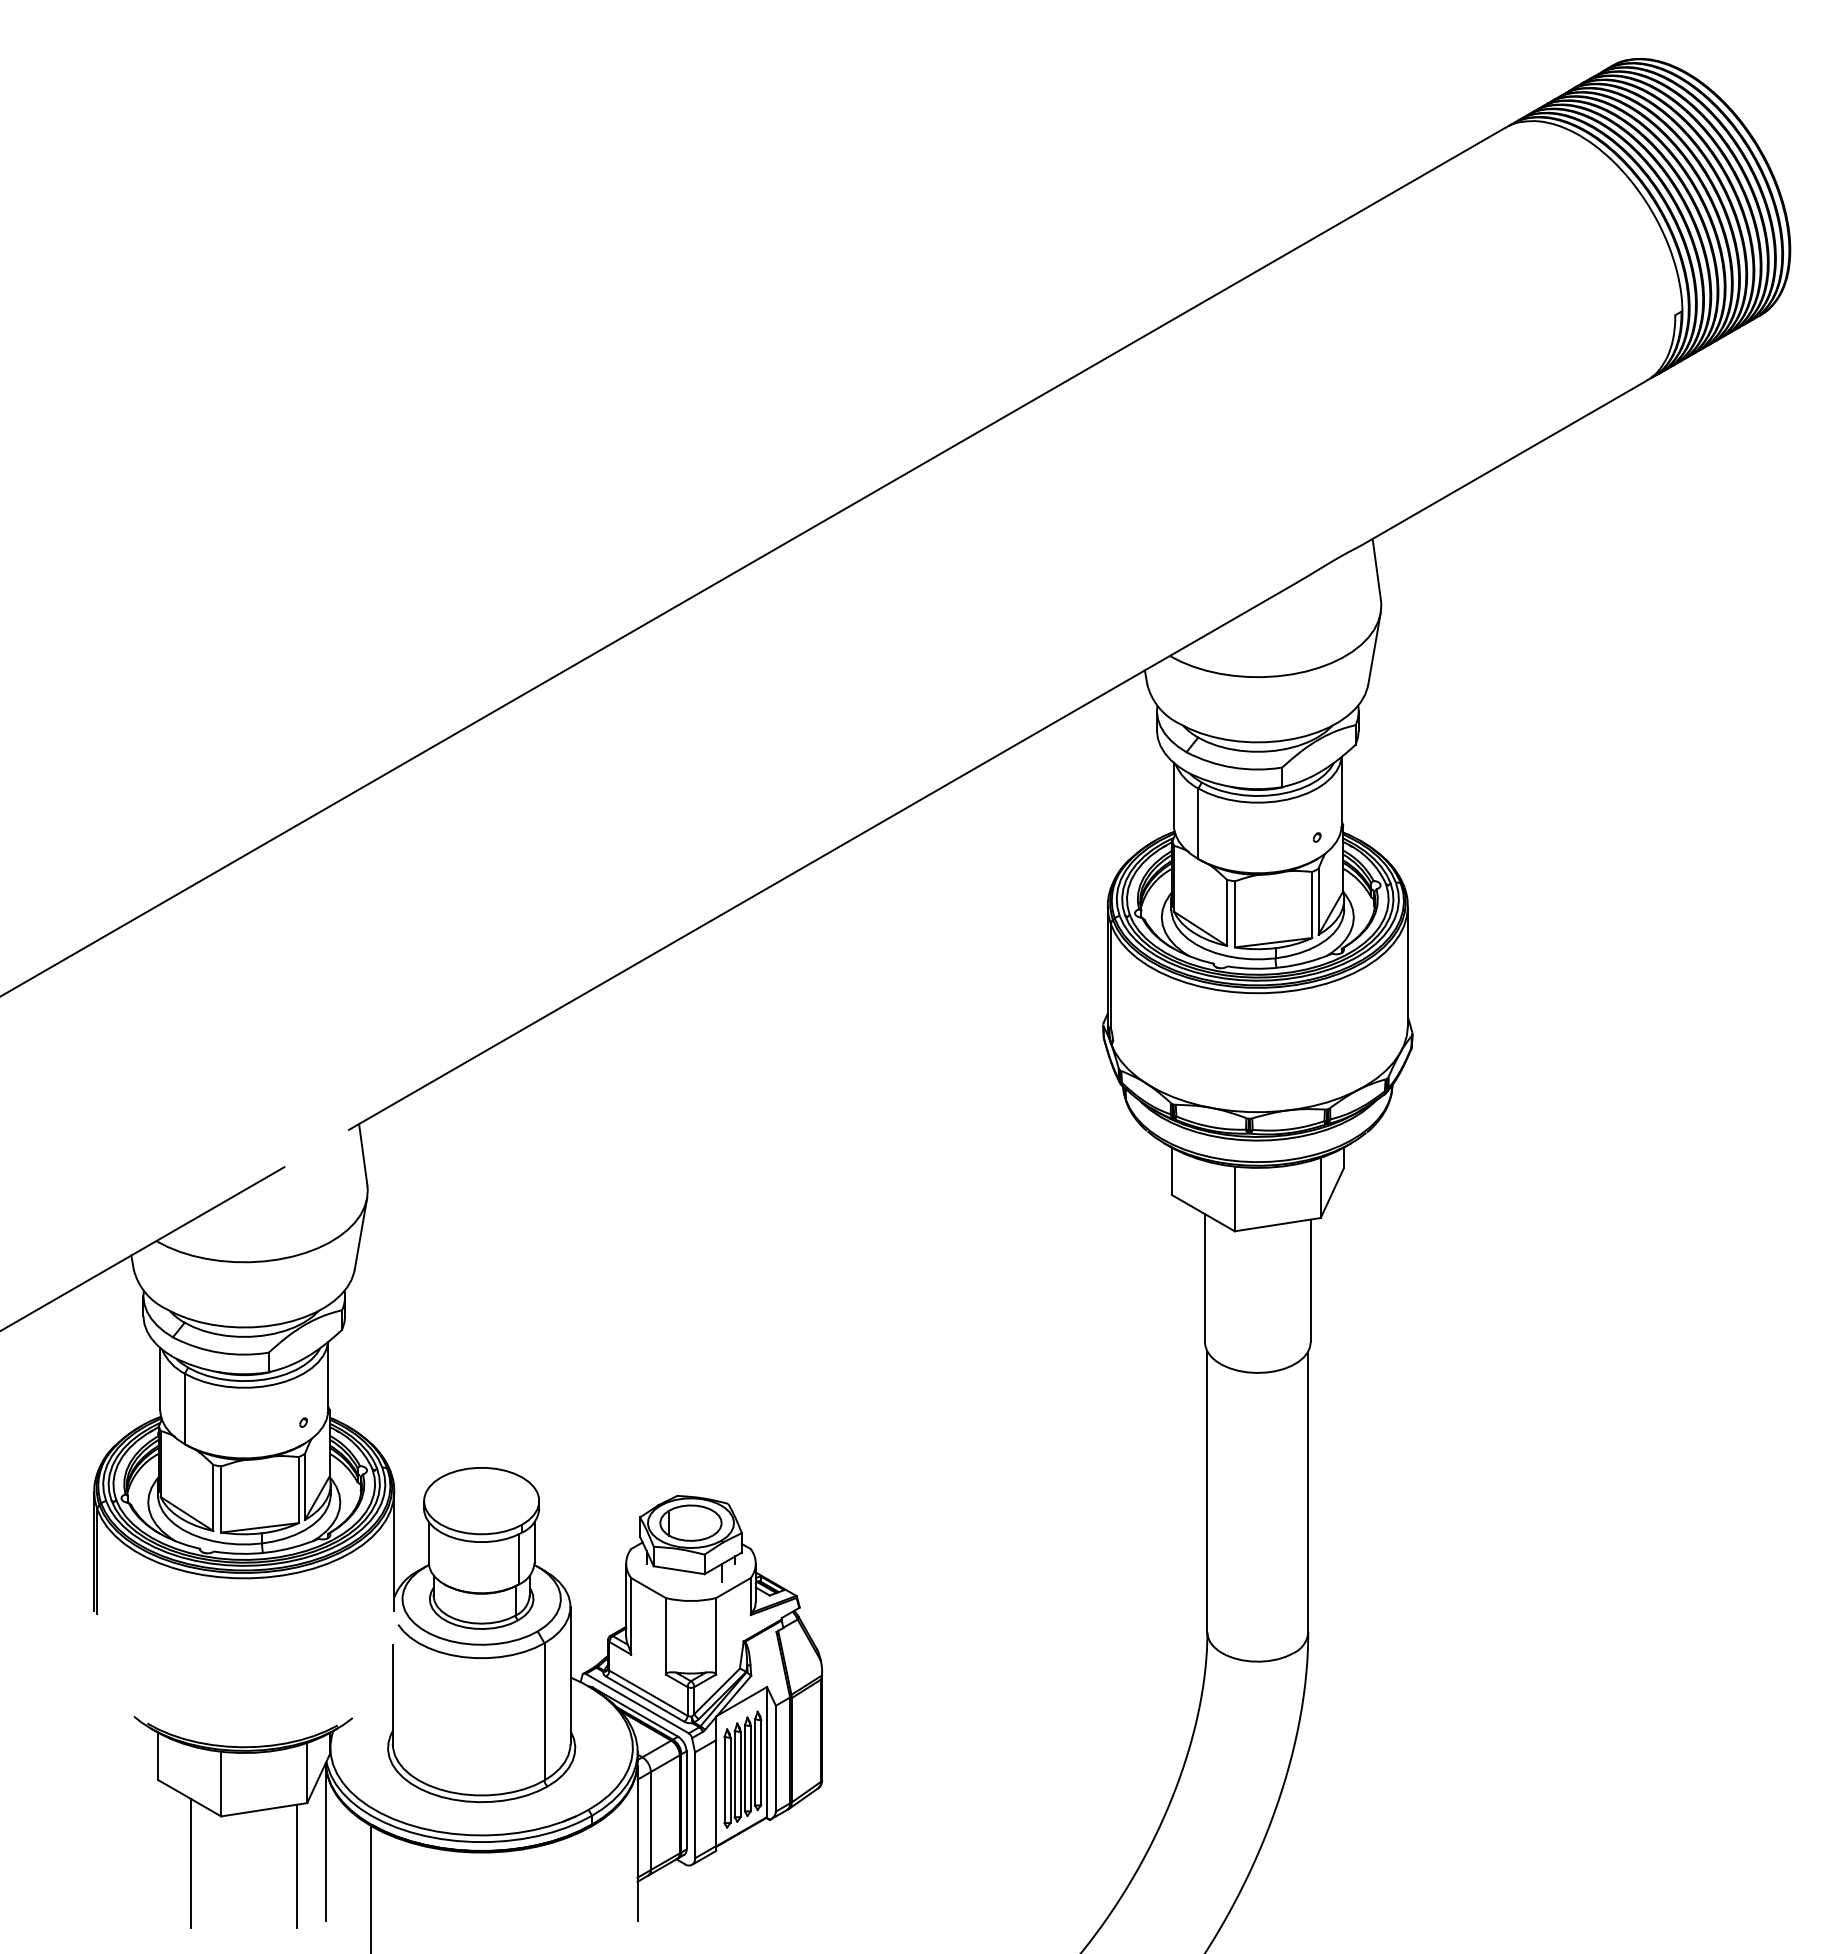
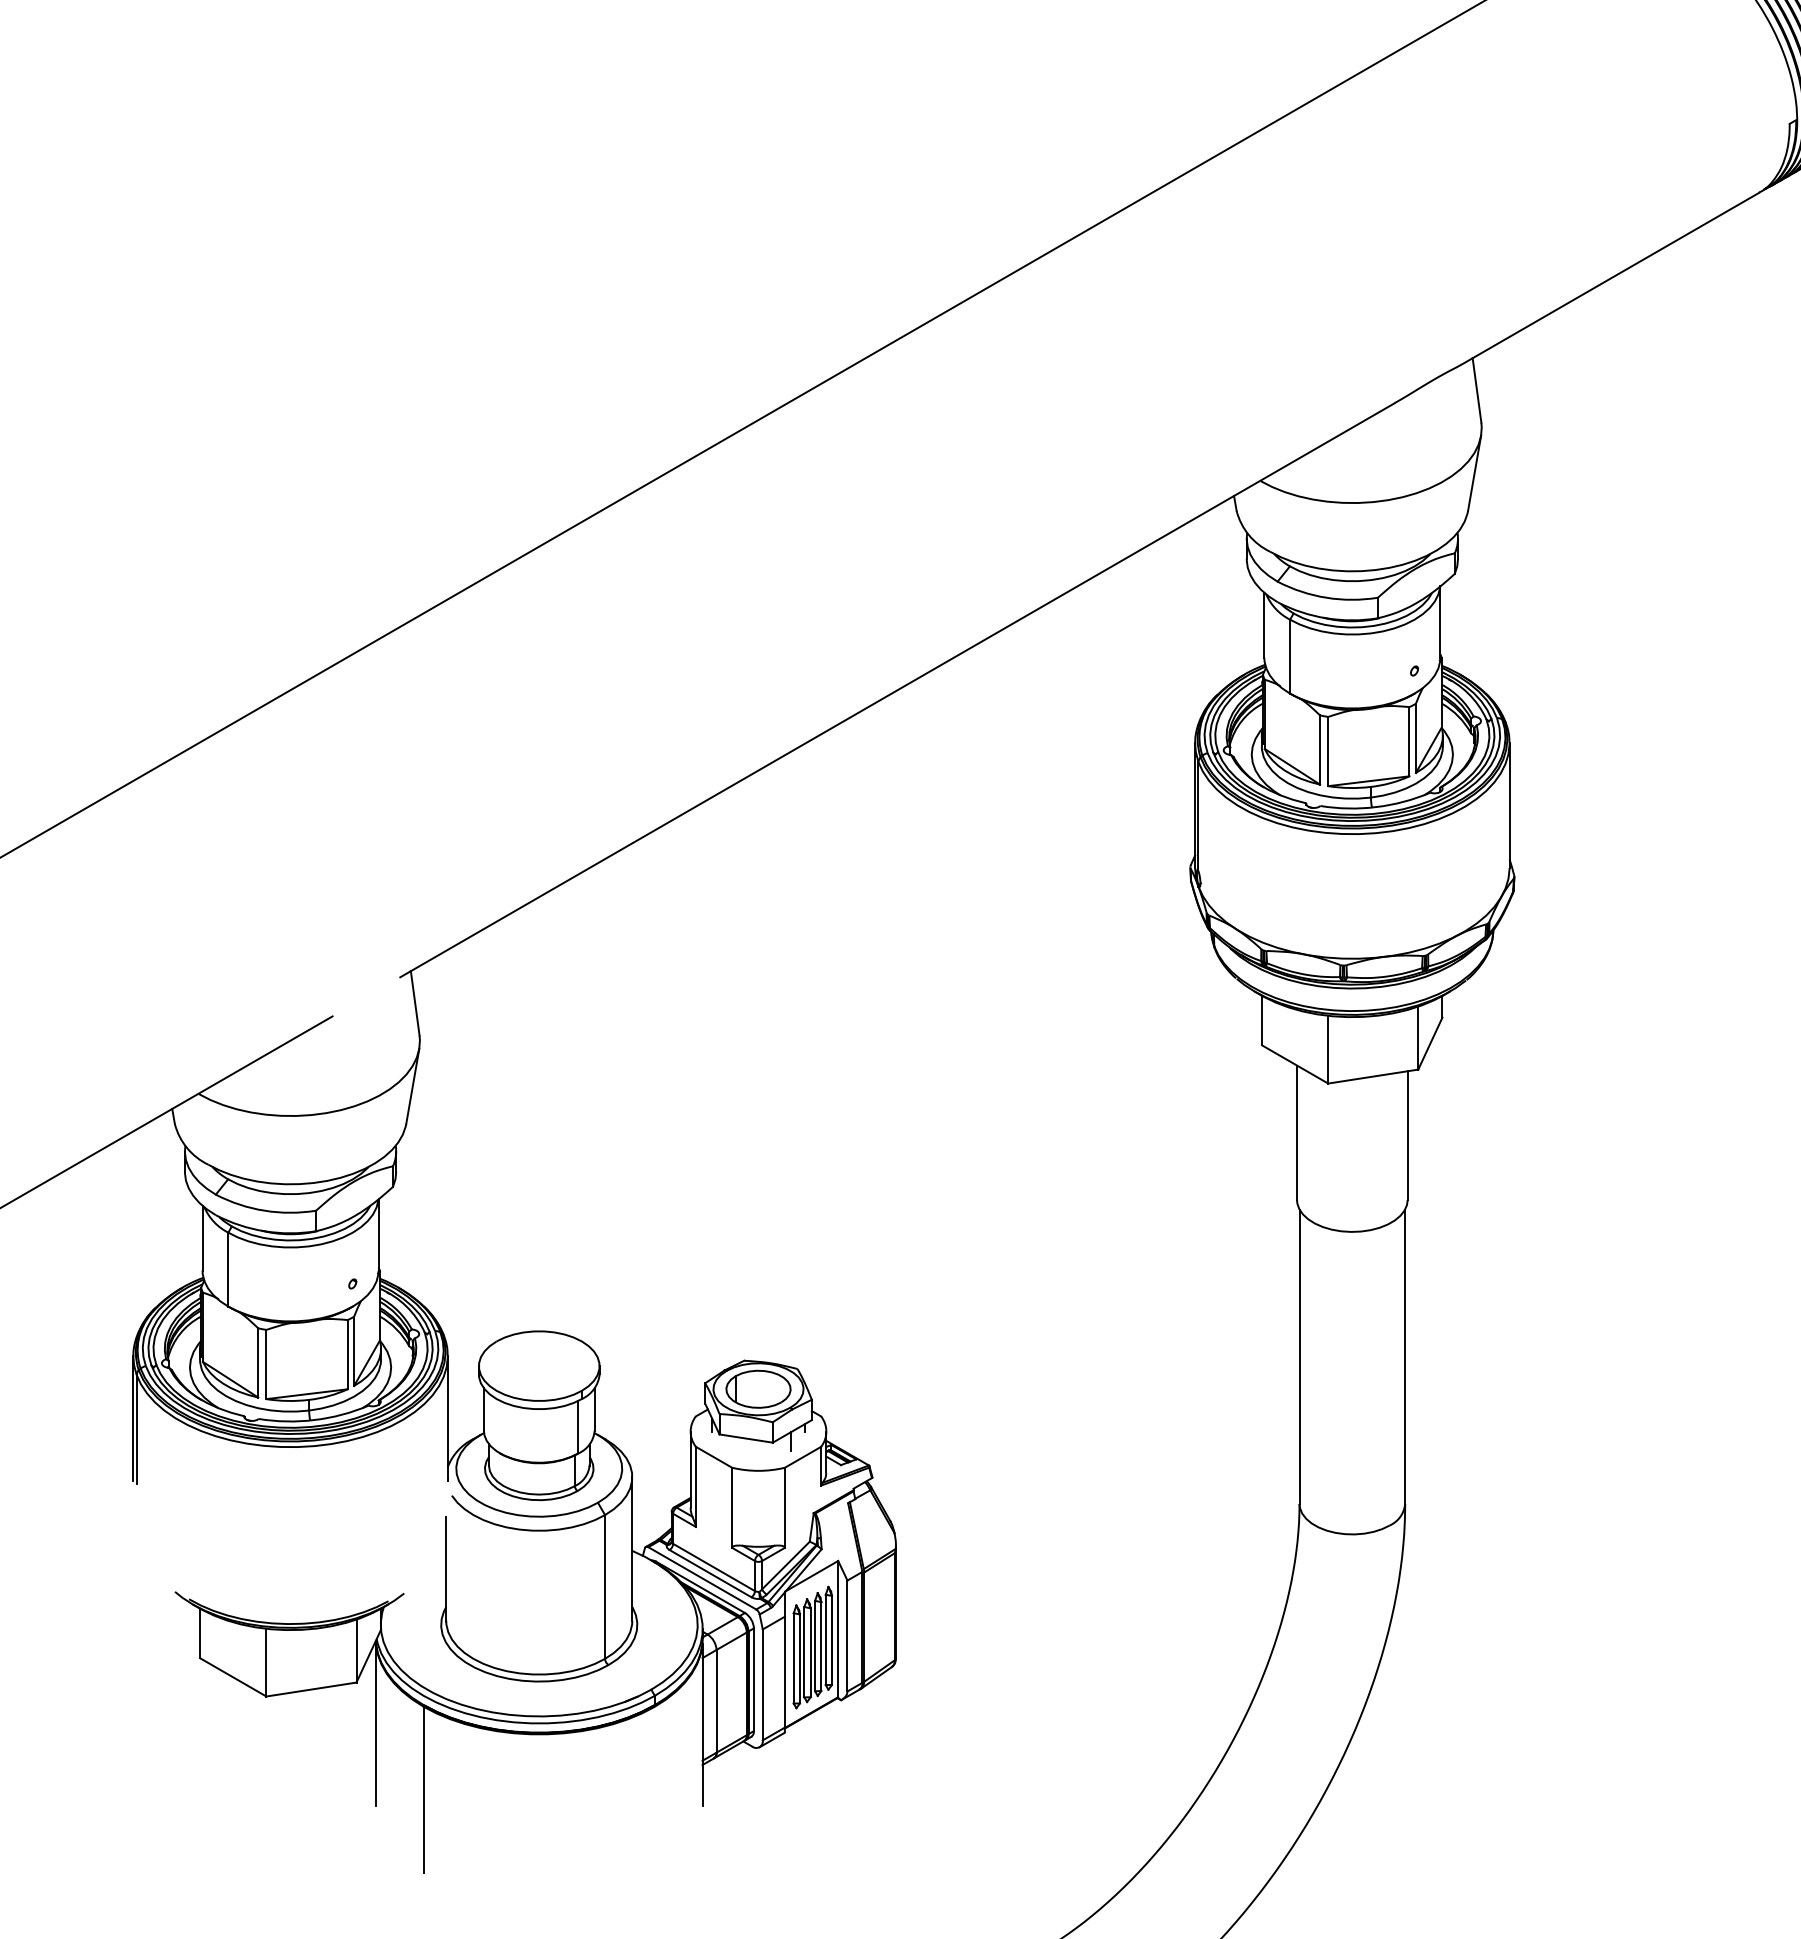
line: (191, 1863) -> (235, 1745), removed
line: (297, 1865) -> (346, 1747), removed

